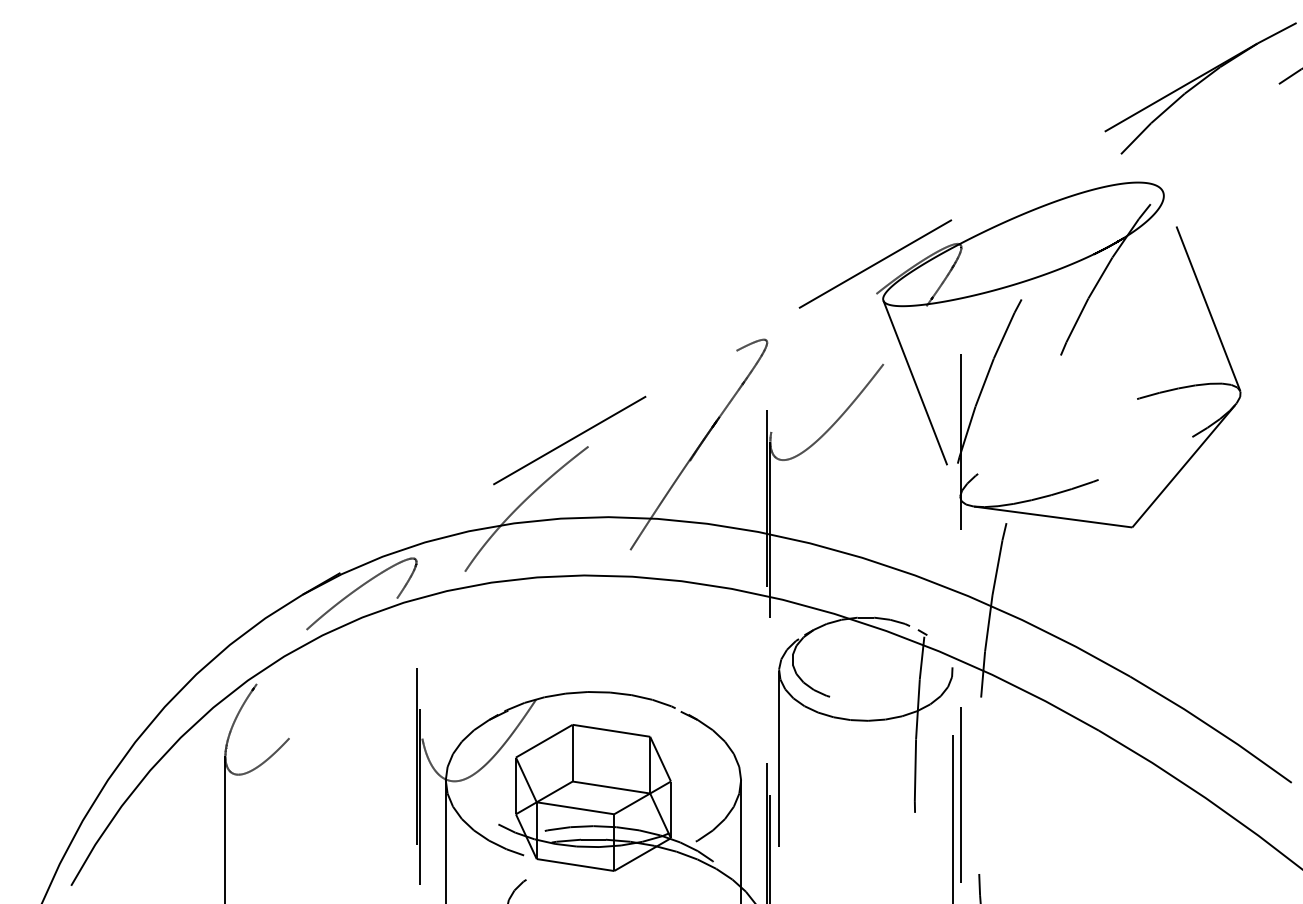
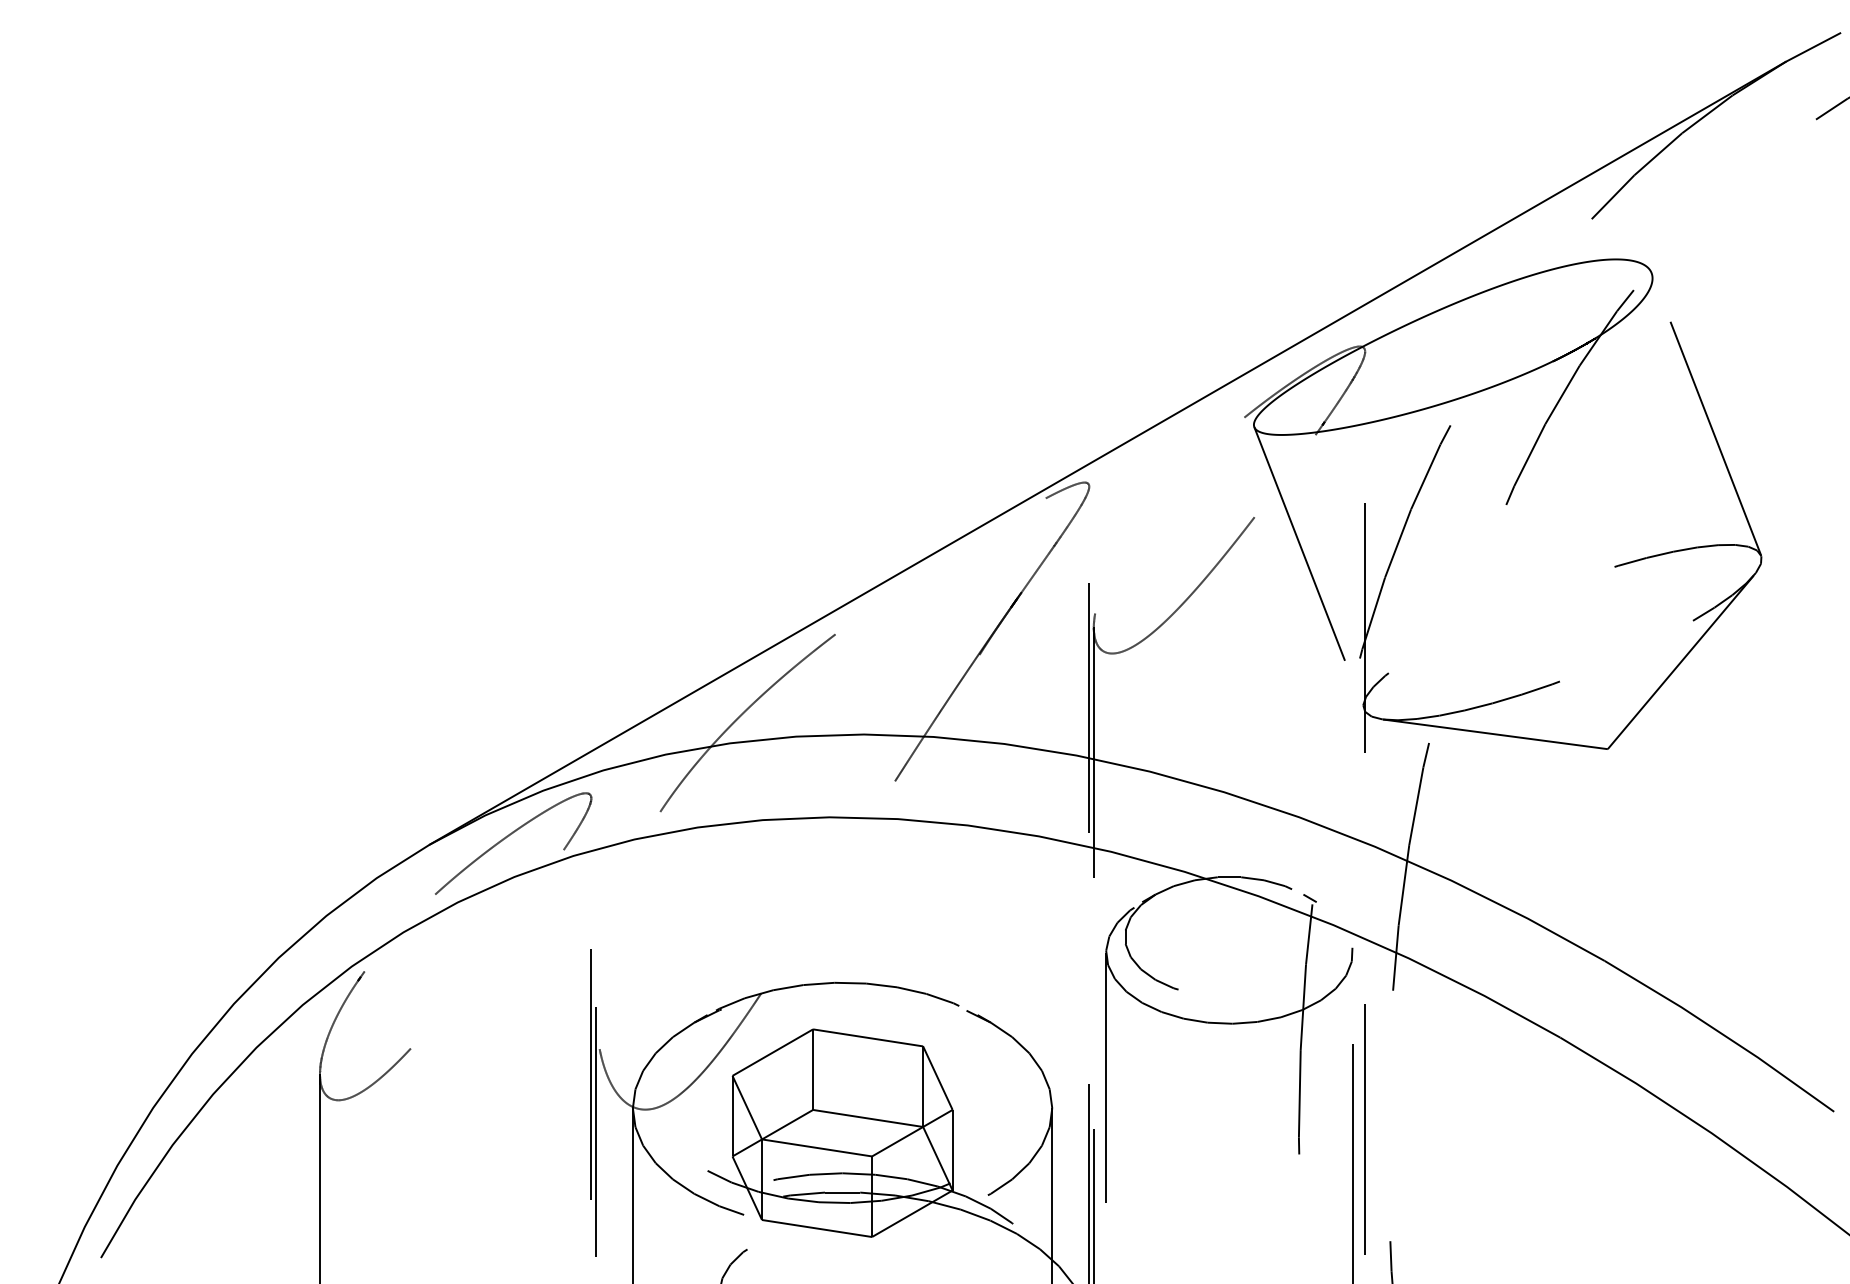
line: (779, 319) -> (1106, 453), dashed -> solid

